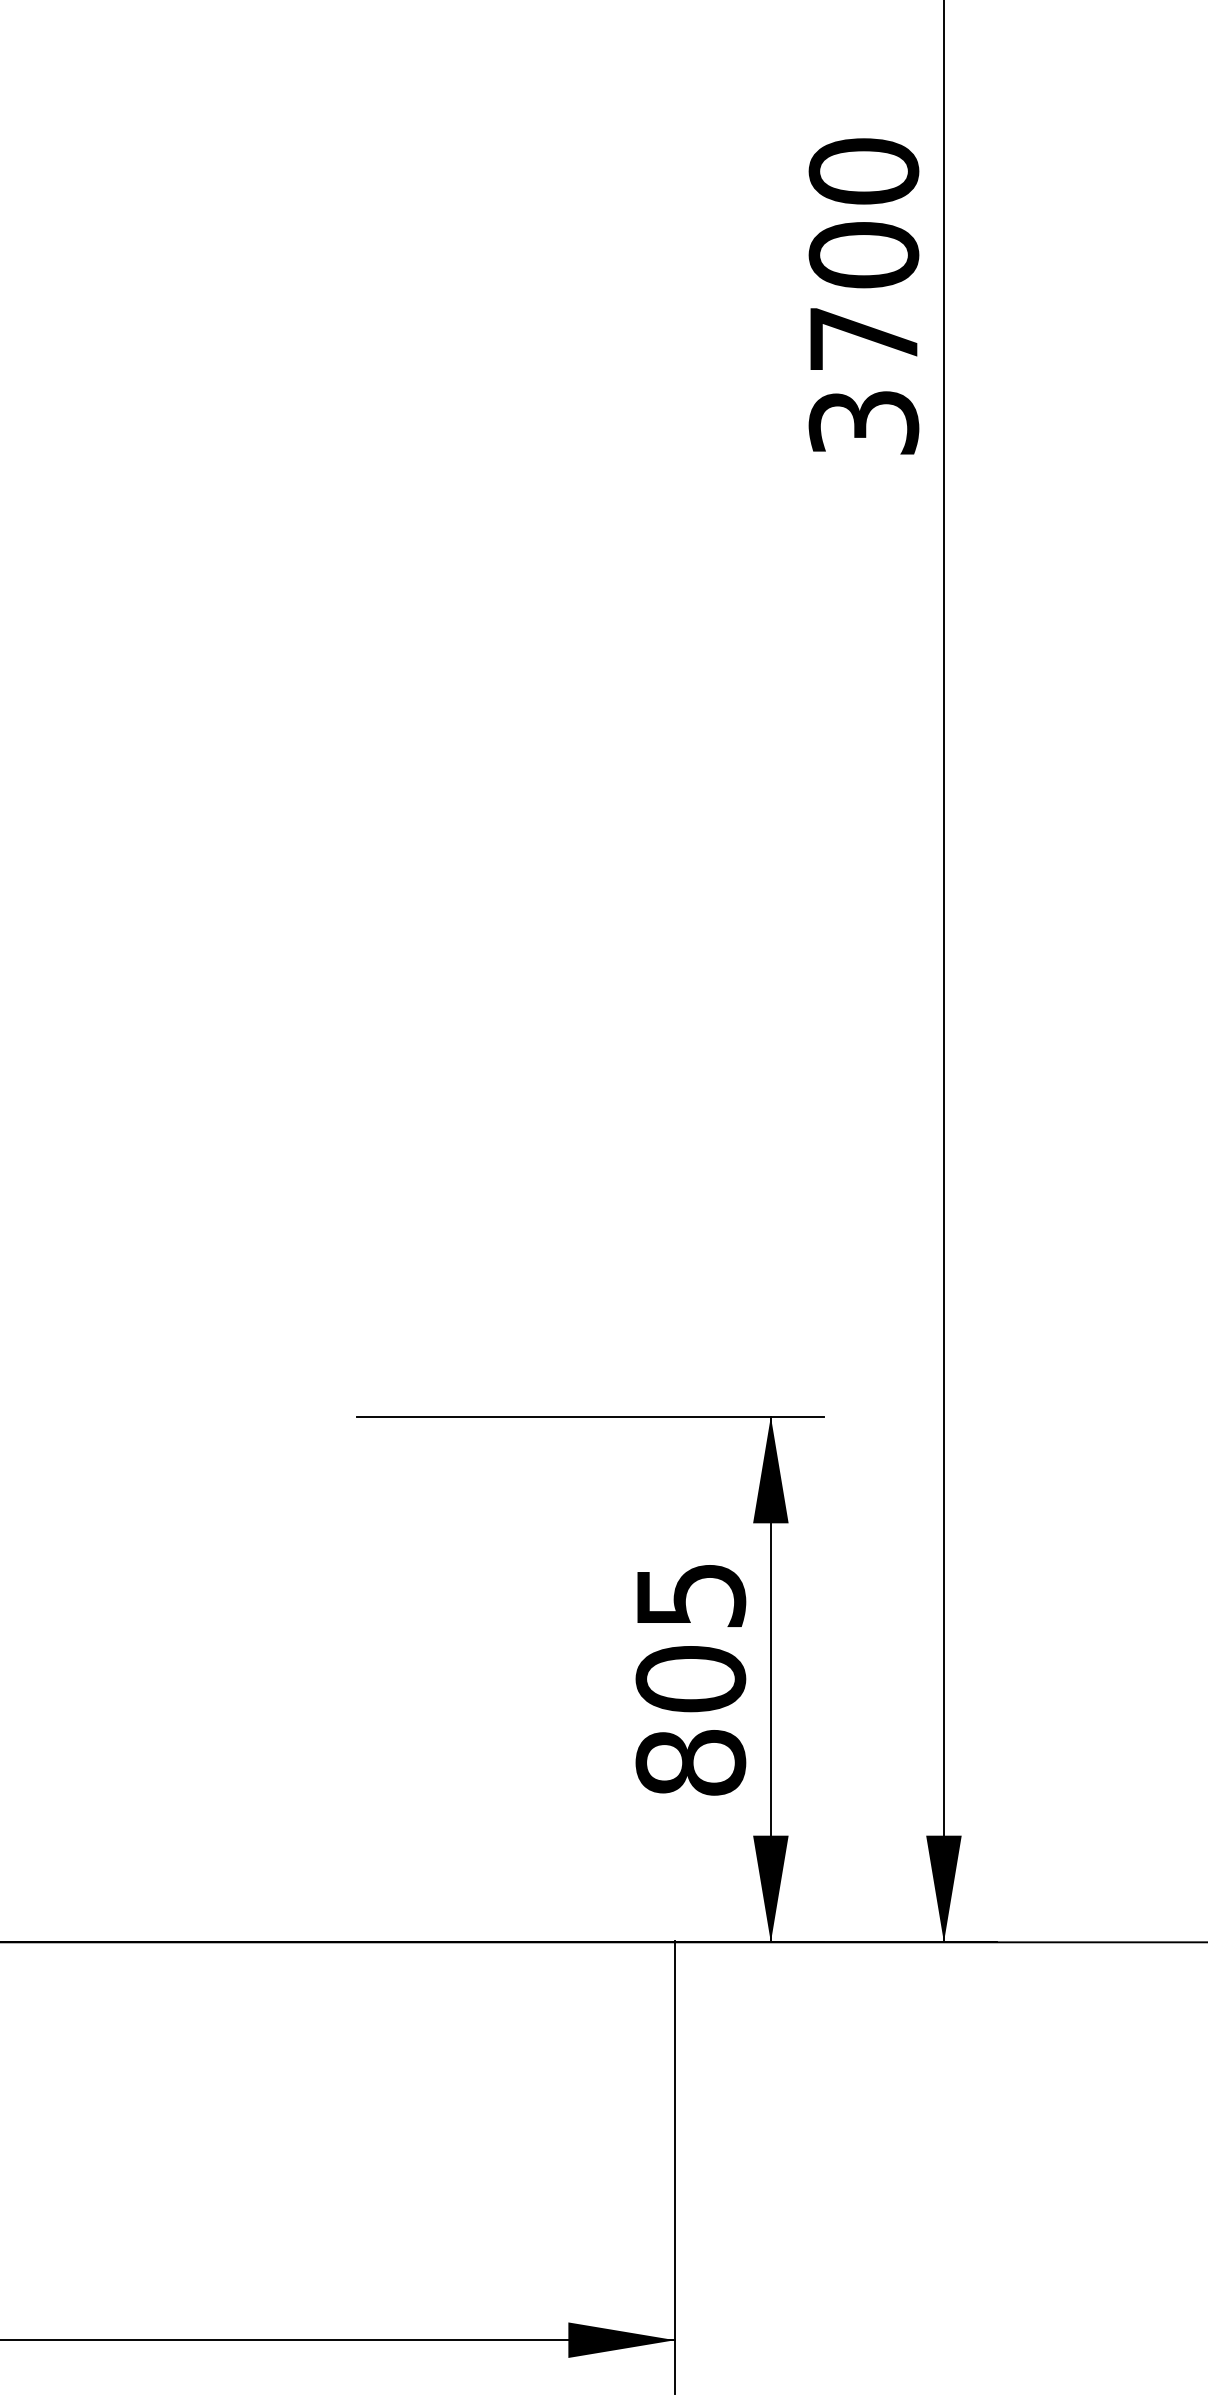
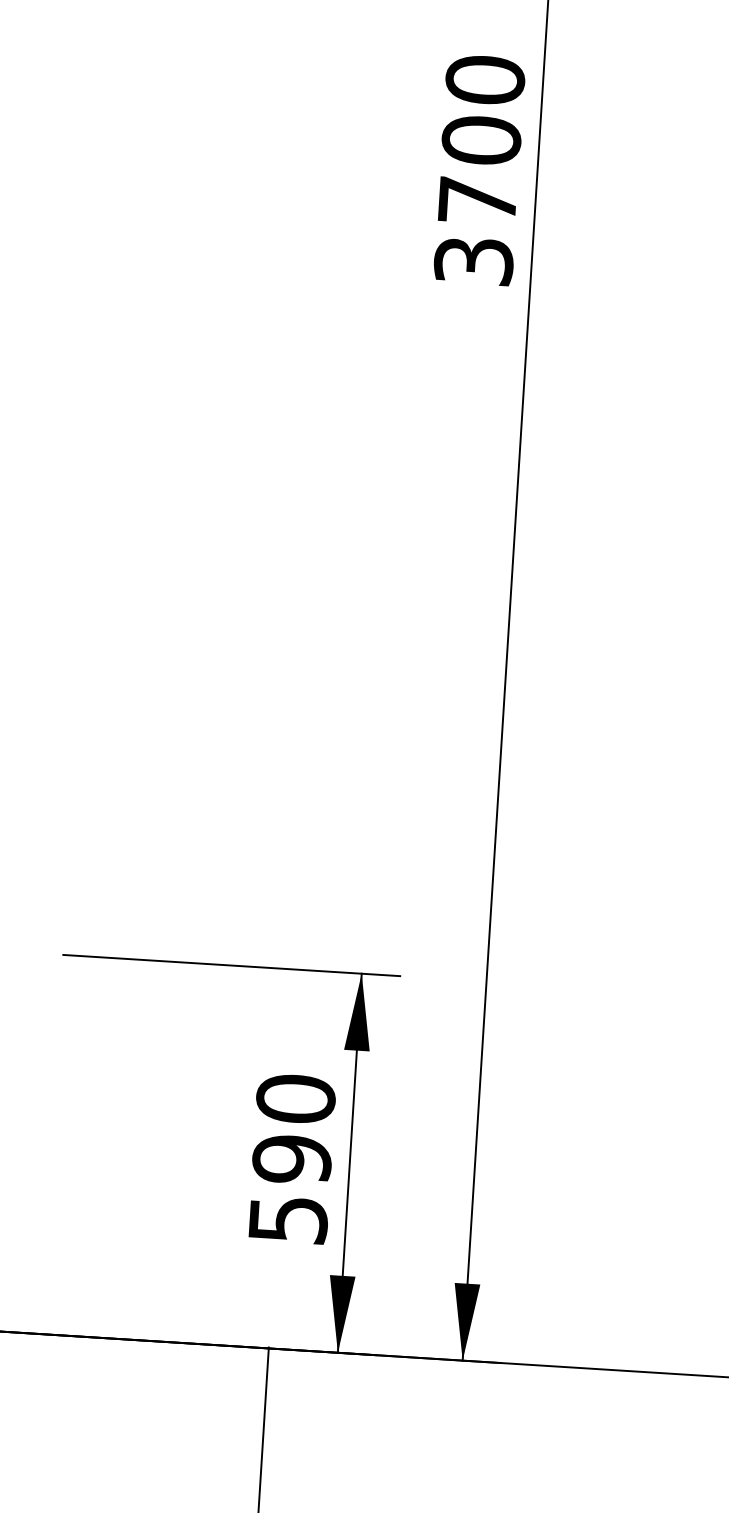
text: (690, 1678) -> (291, 1158), 805 -> 590

